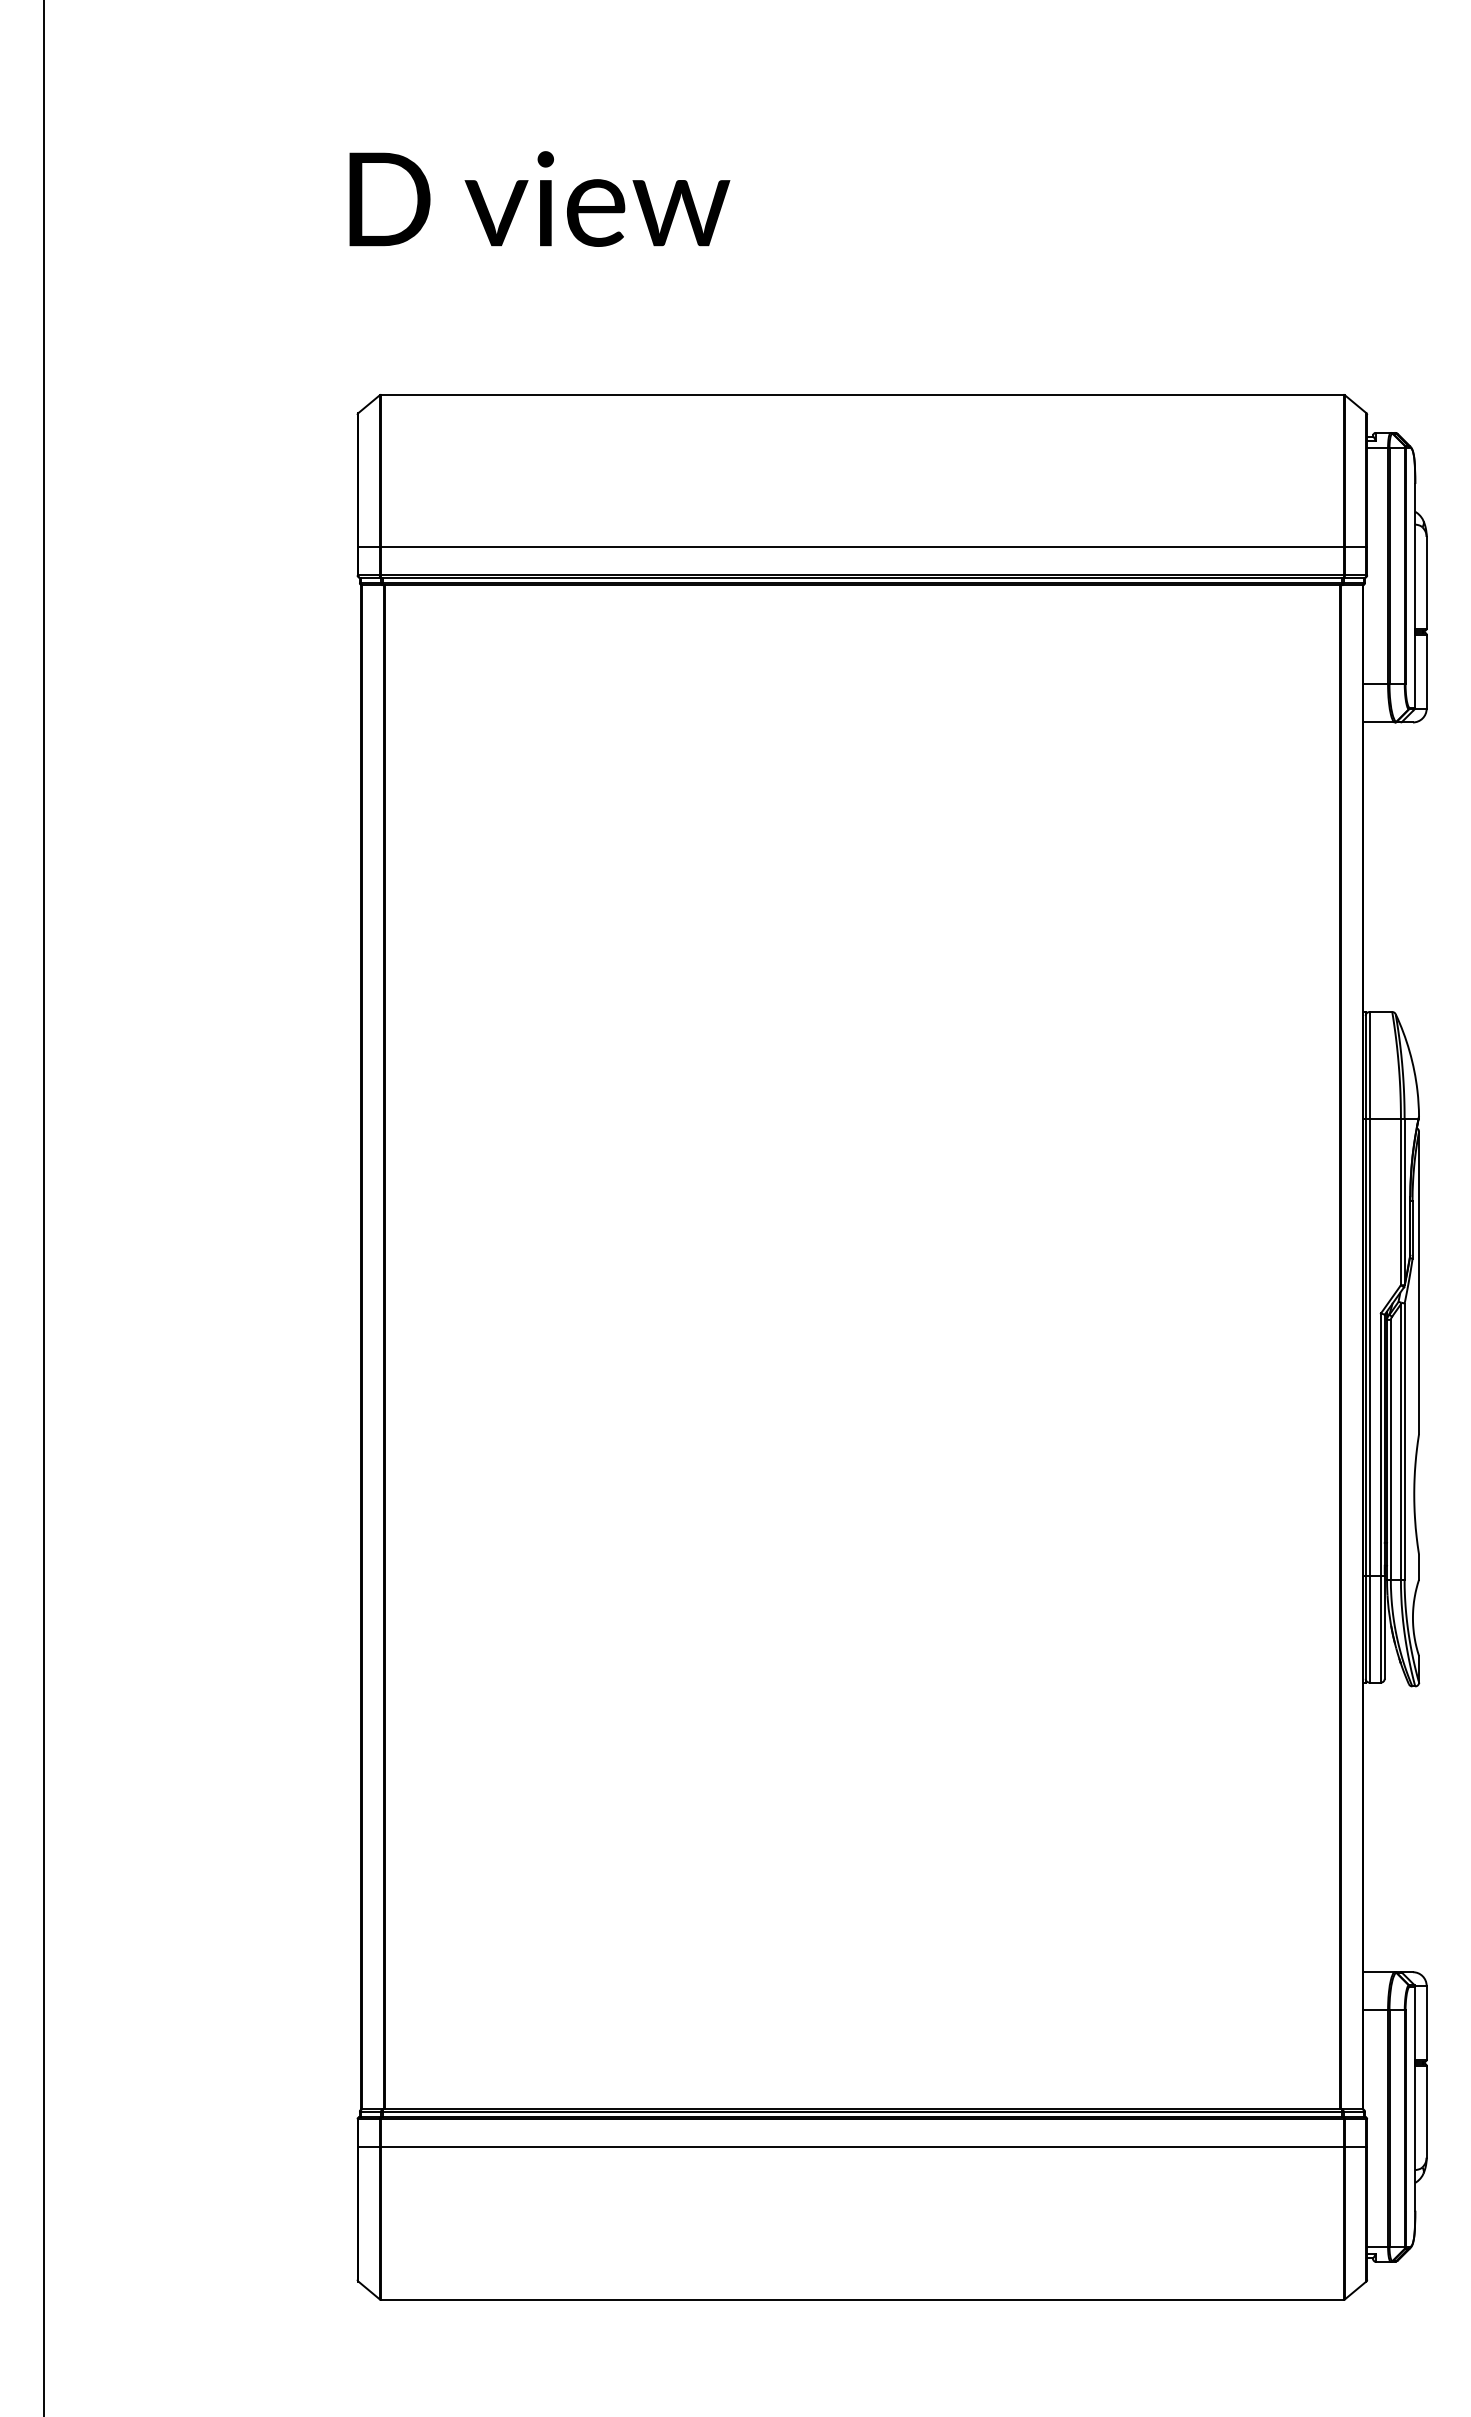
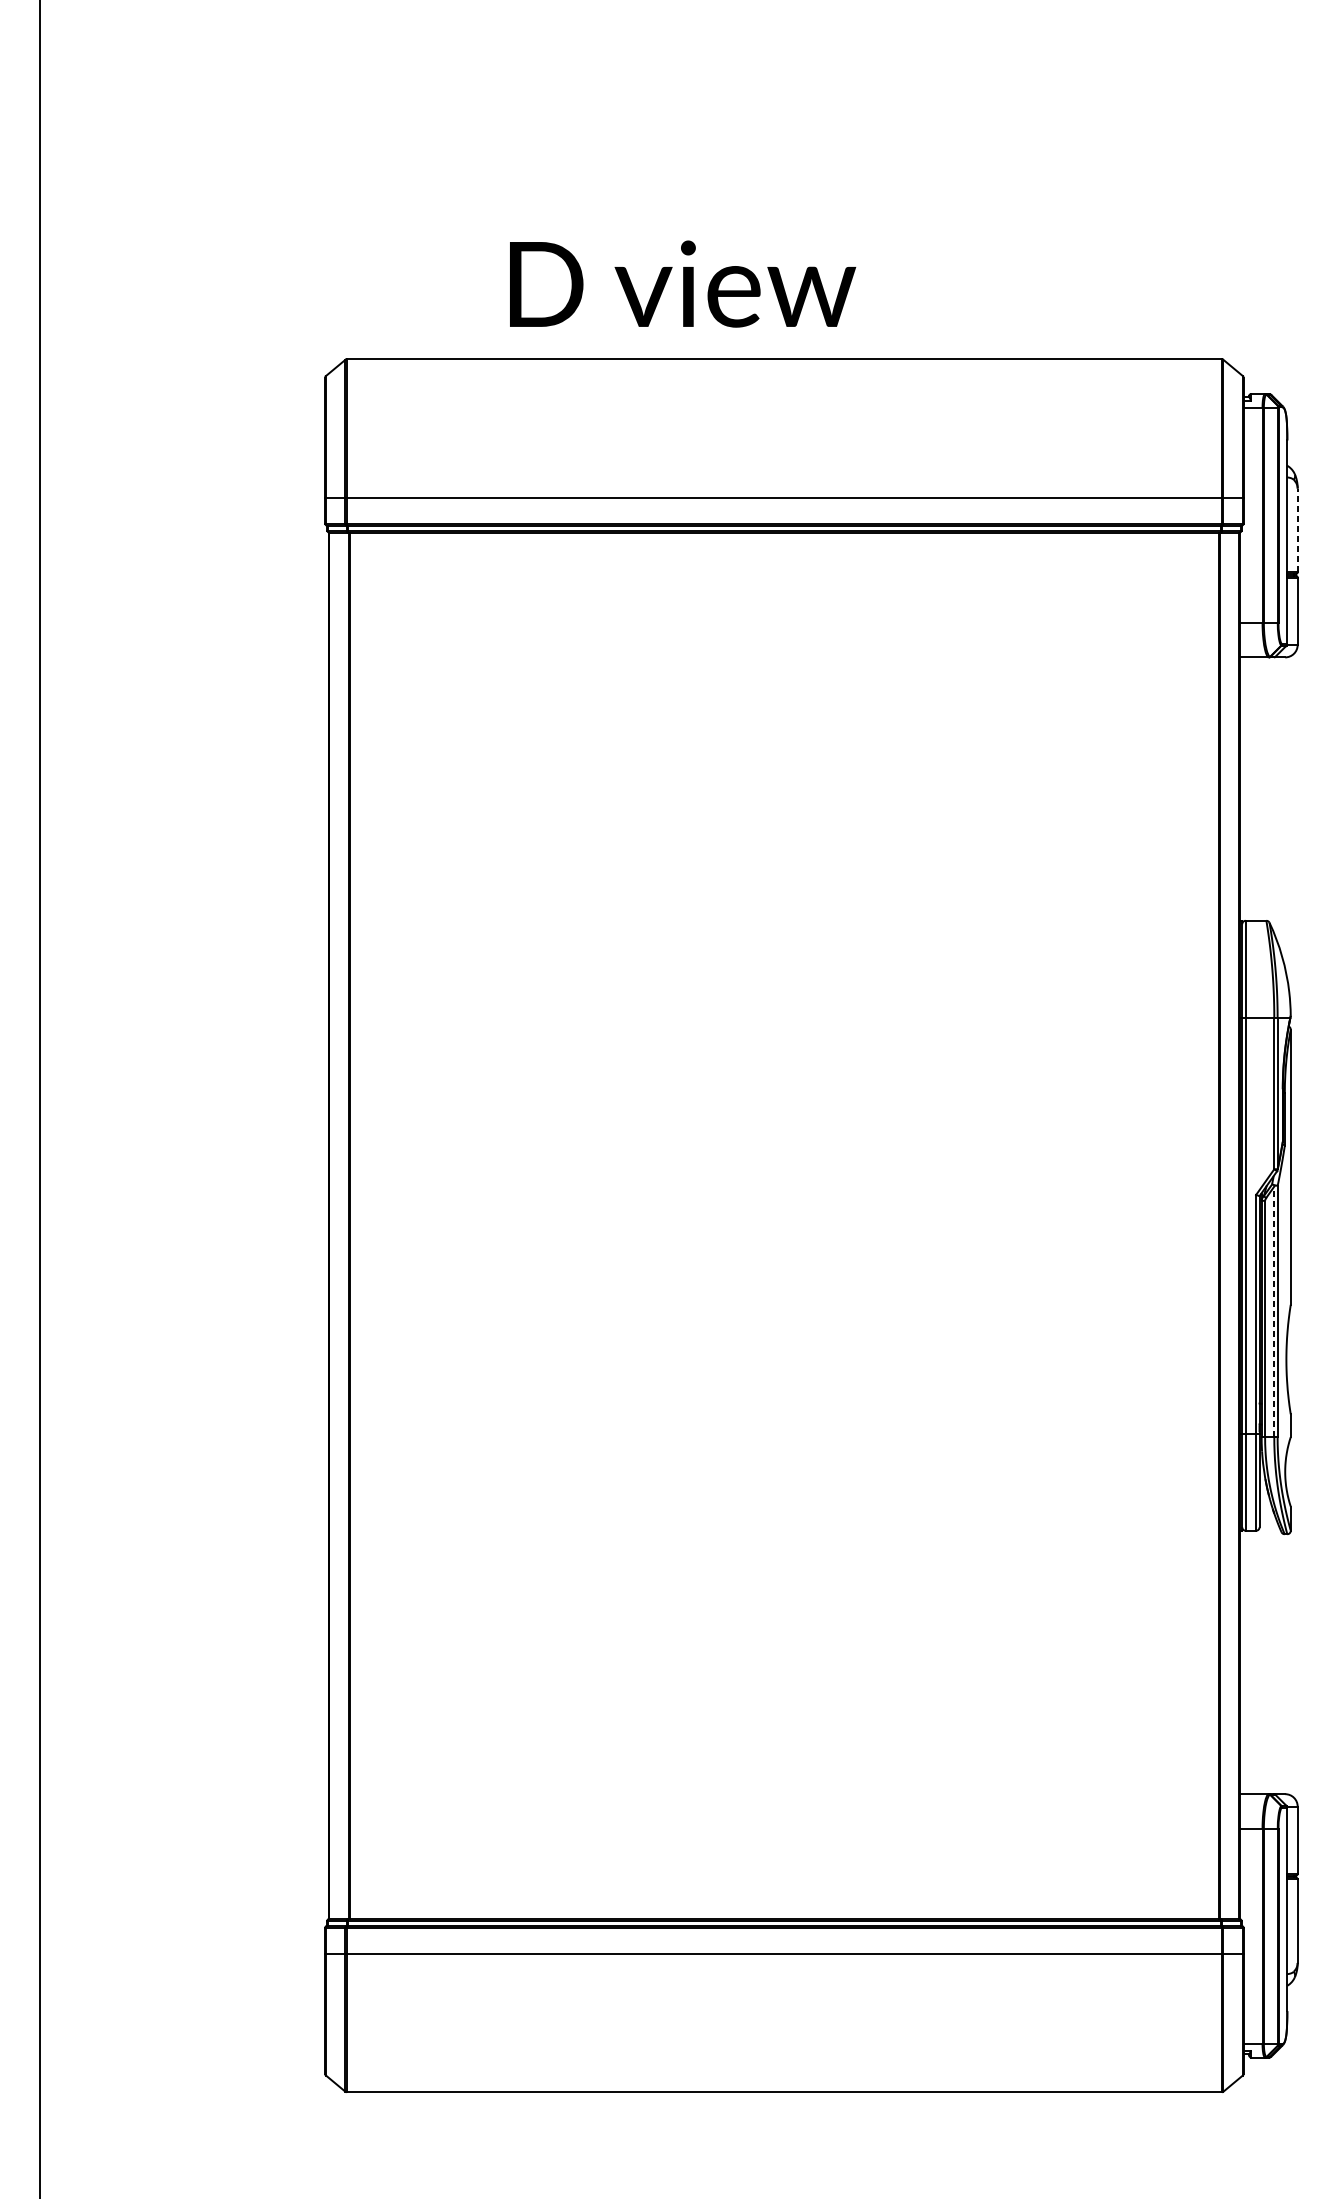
text: (539, 198) -> (682, 283), moved
line: (1426, 582) -> (1297, 530), solid -> dashed
line: (1400, 1442) -> (1273, 1312), solid -> dashed

